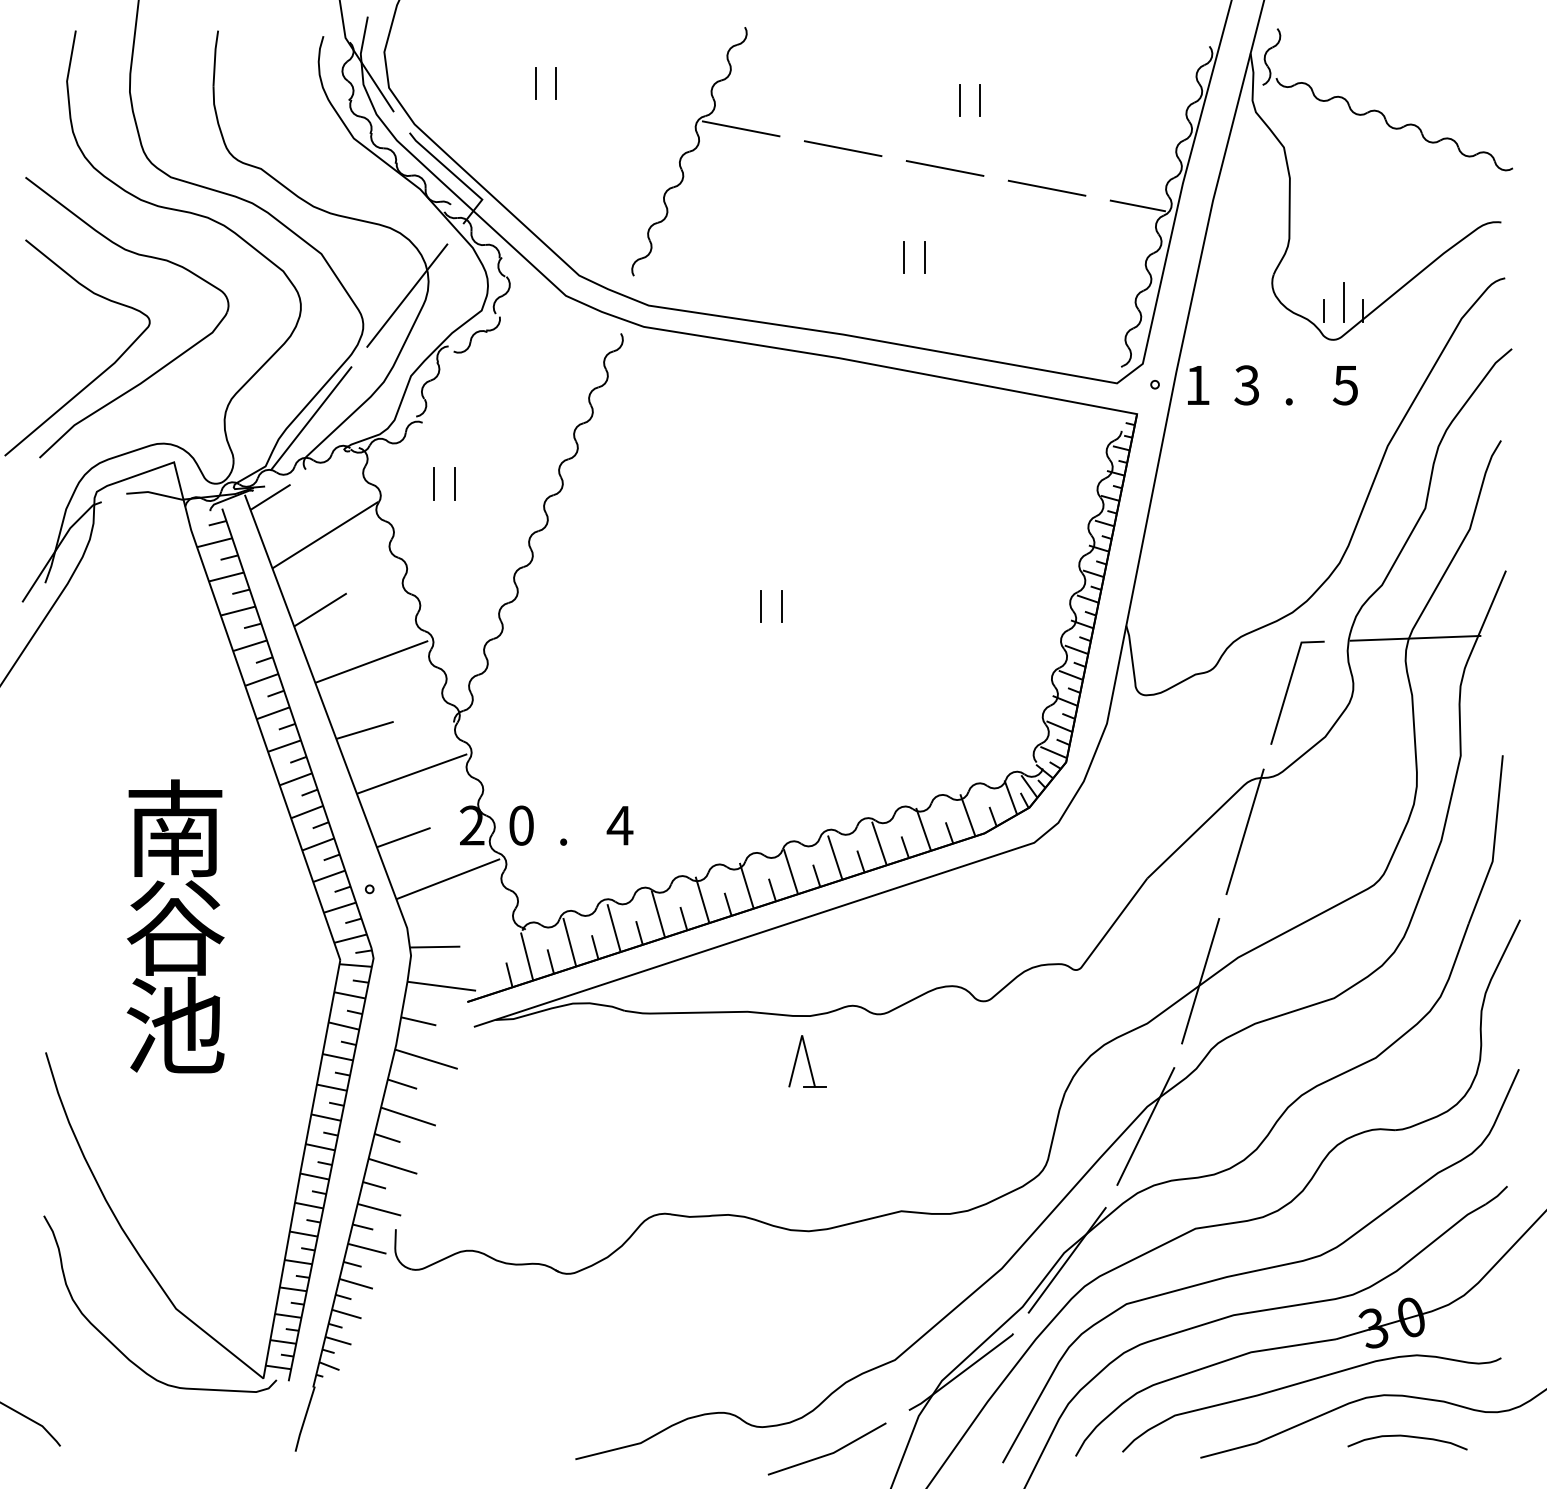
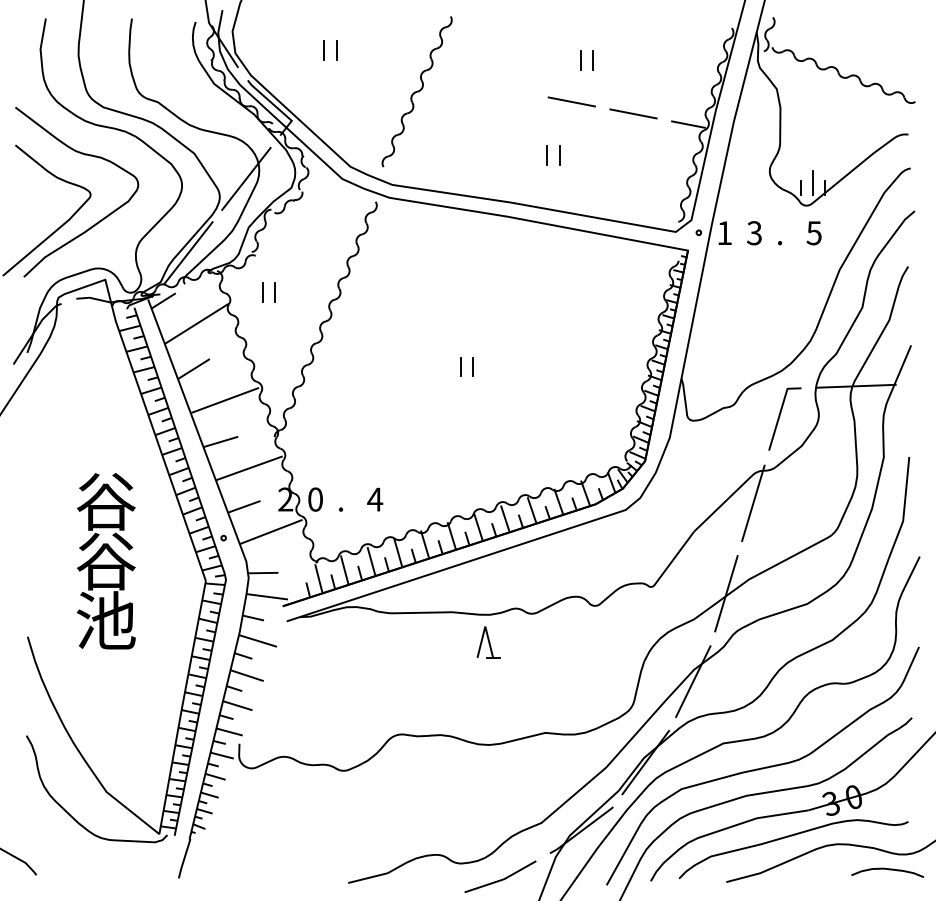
line: (741, 128) -> (448, 77), removed
line: (843, 147) -> (510, 89), removed
text: (174, 827) -> (105, 500), 南 -> 谷
curve: (1408, 1438) -> (888, 870), moved

